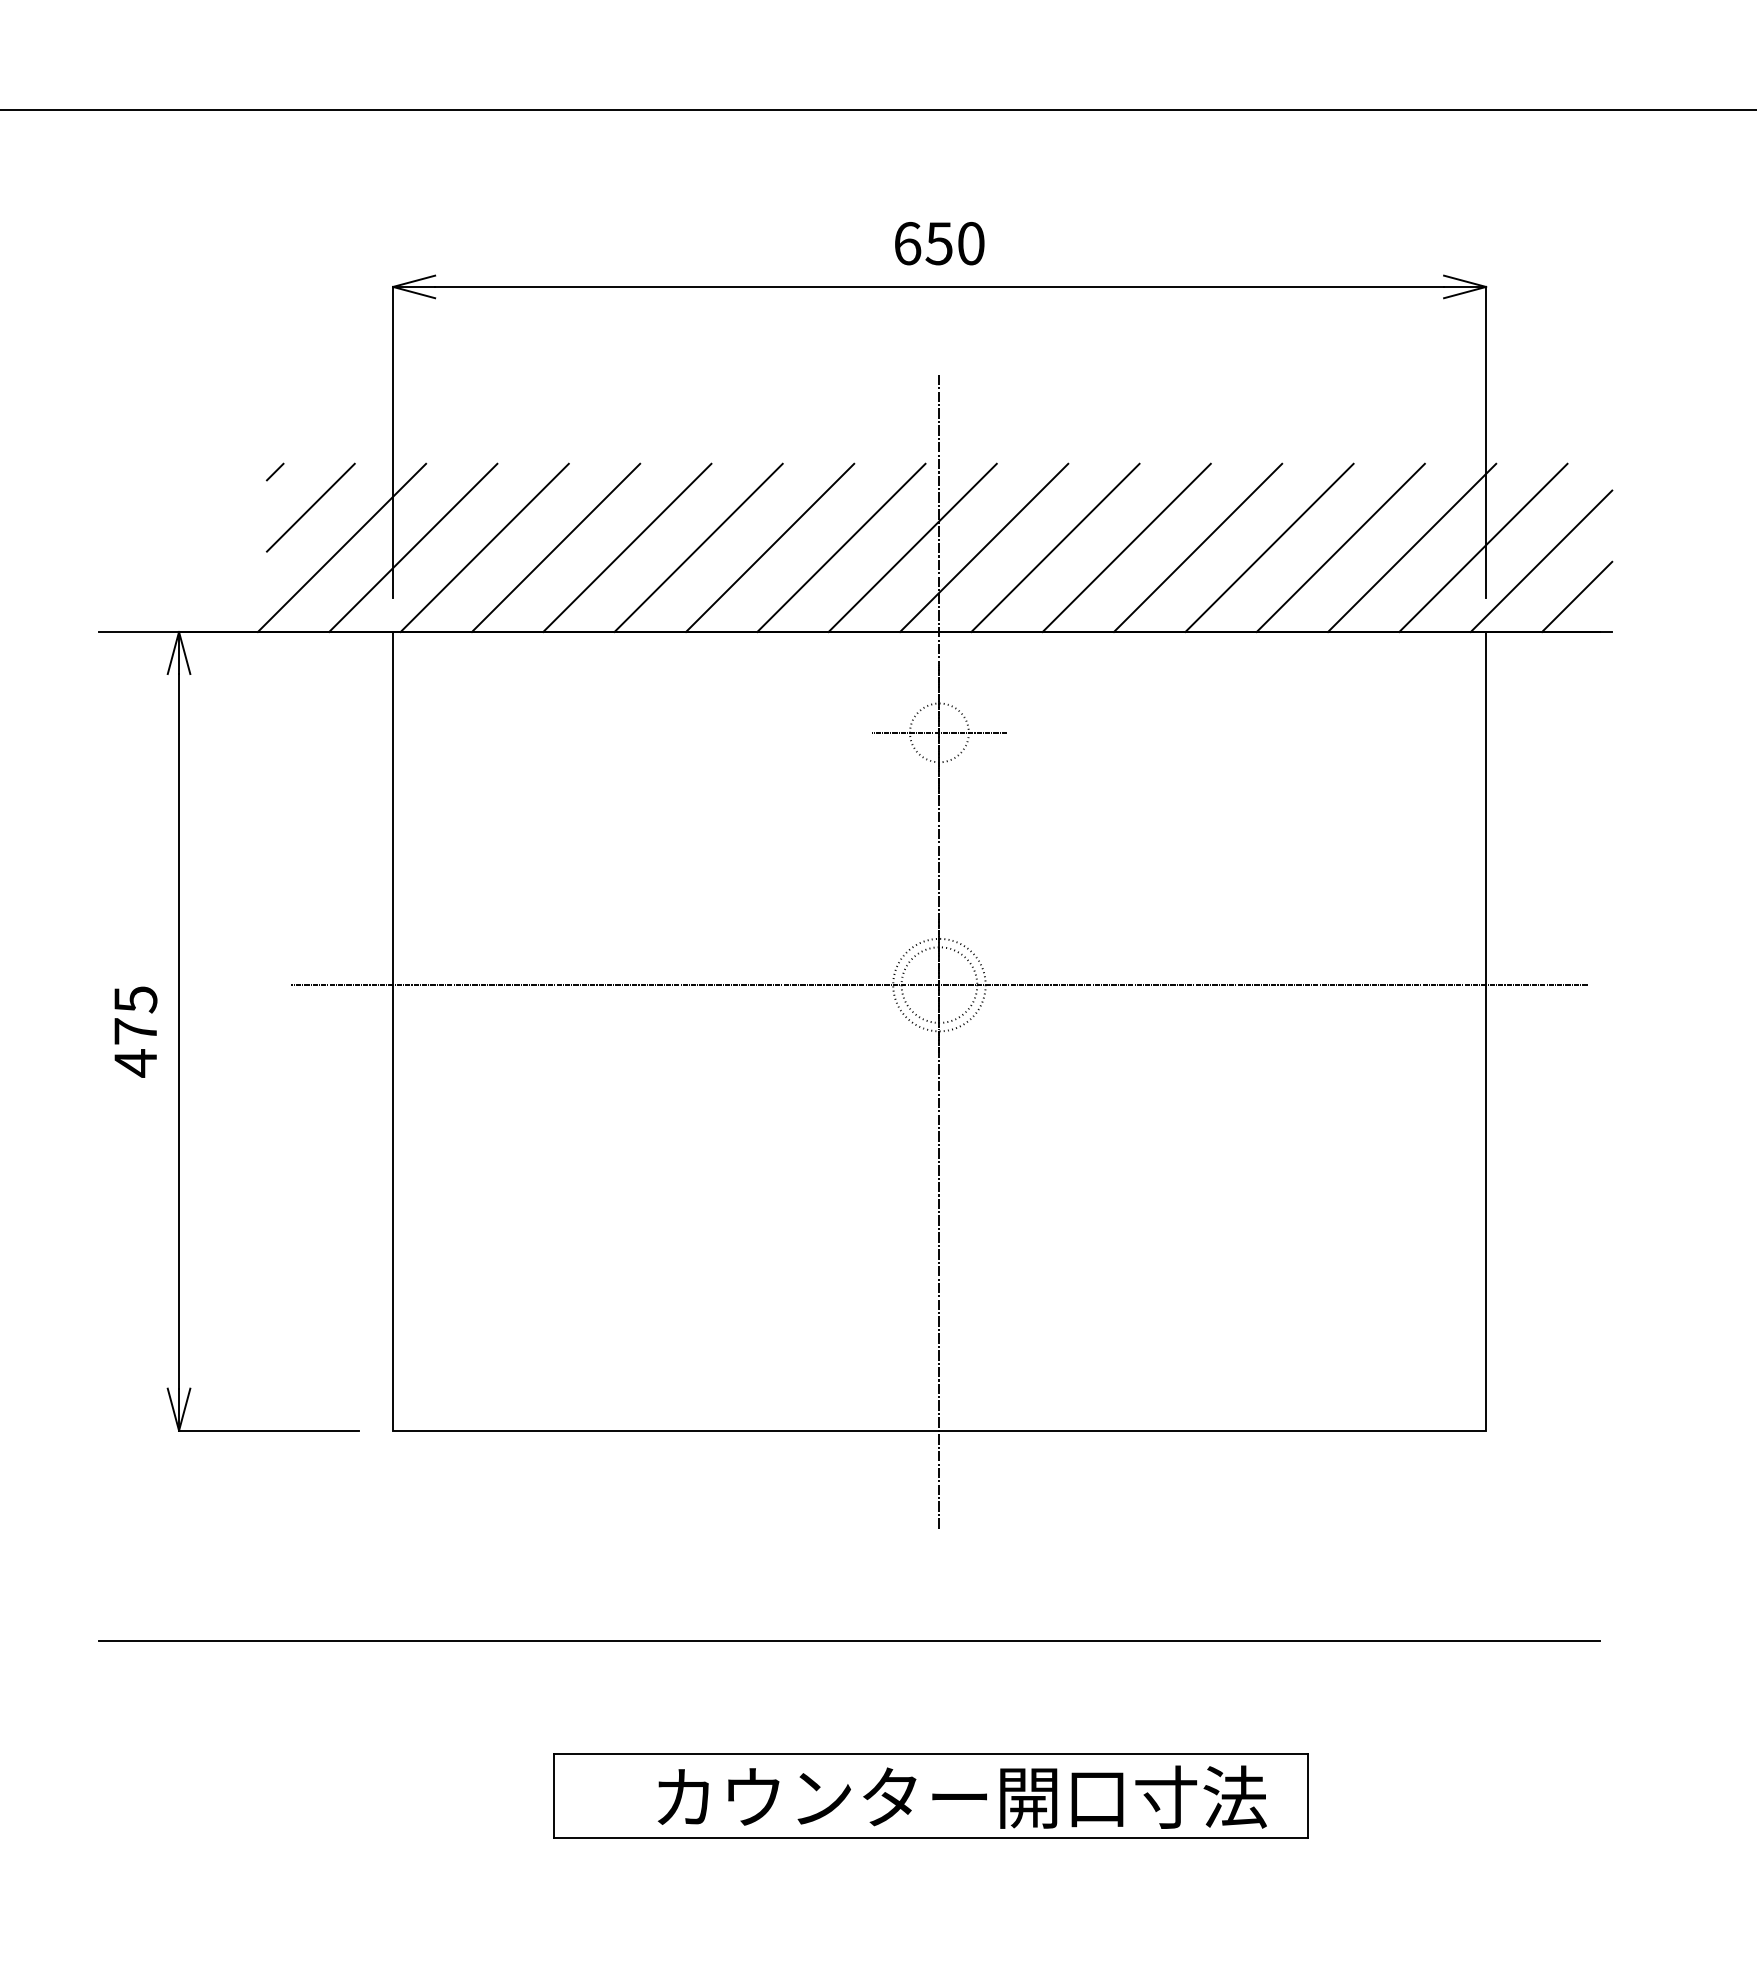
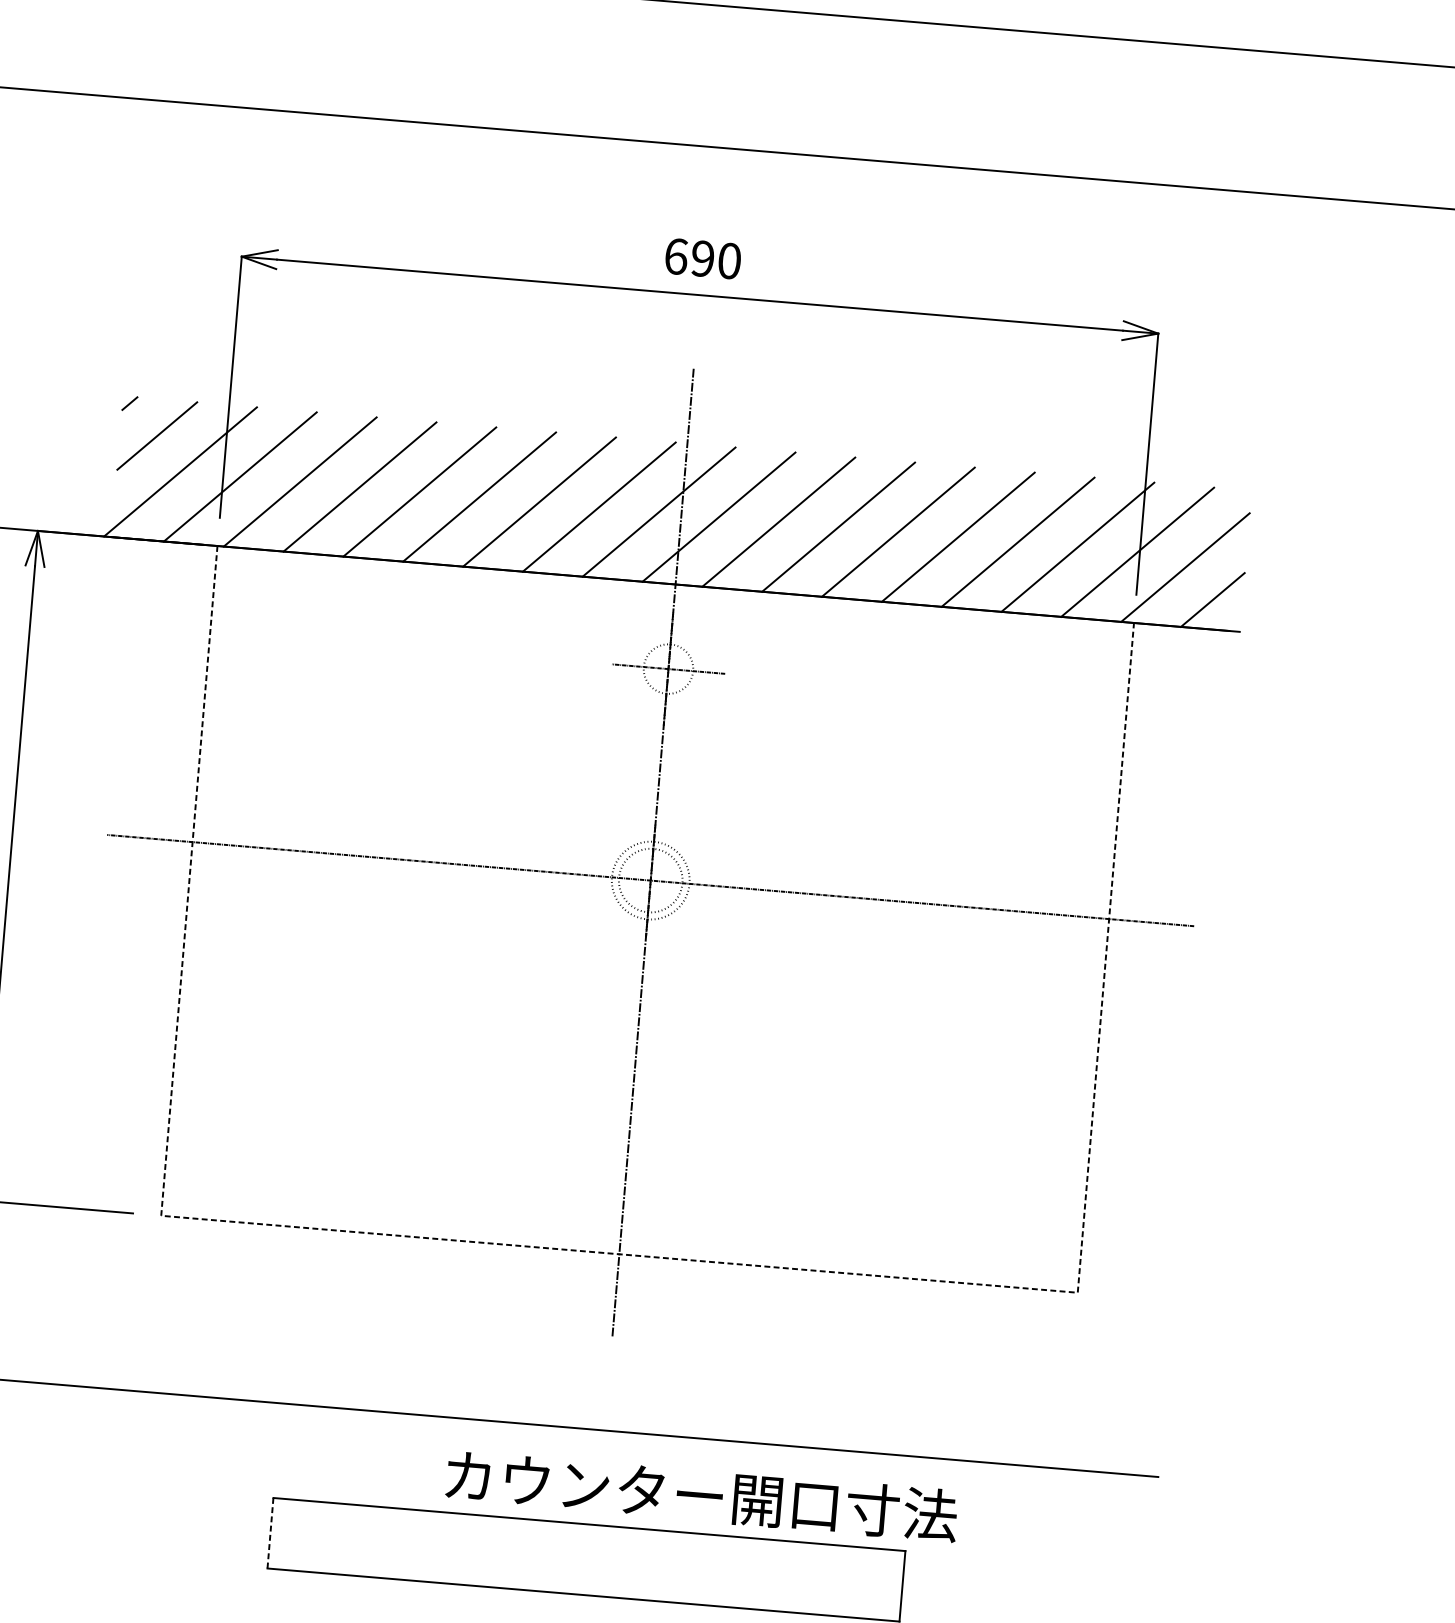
text: (938, 243) -> (702, 258), 650 -> 690
line: (940, 1430) -> (620, 1254), solid -> dashed
line: (554, 1796) -> (270, 1533), solid -> dashed
text: (961, 1796) -> (701, 1494), moved

